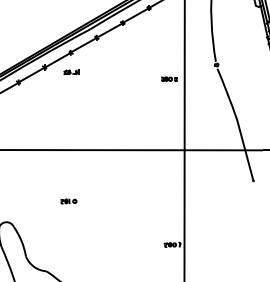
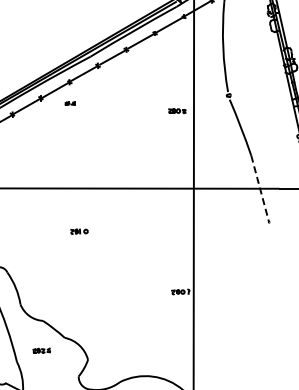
part: (70, 72) -> (69, 103), size x0.6
line: (245, 151) -> (260, 189), solid -> dashed
part: (68, 201) -> (79, 231), moved

